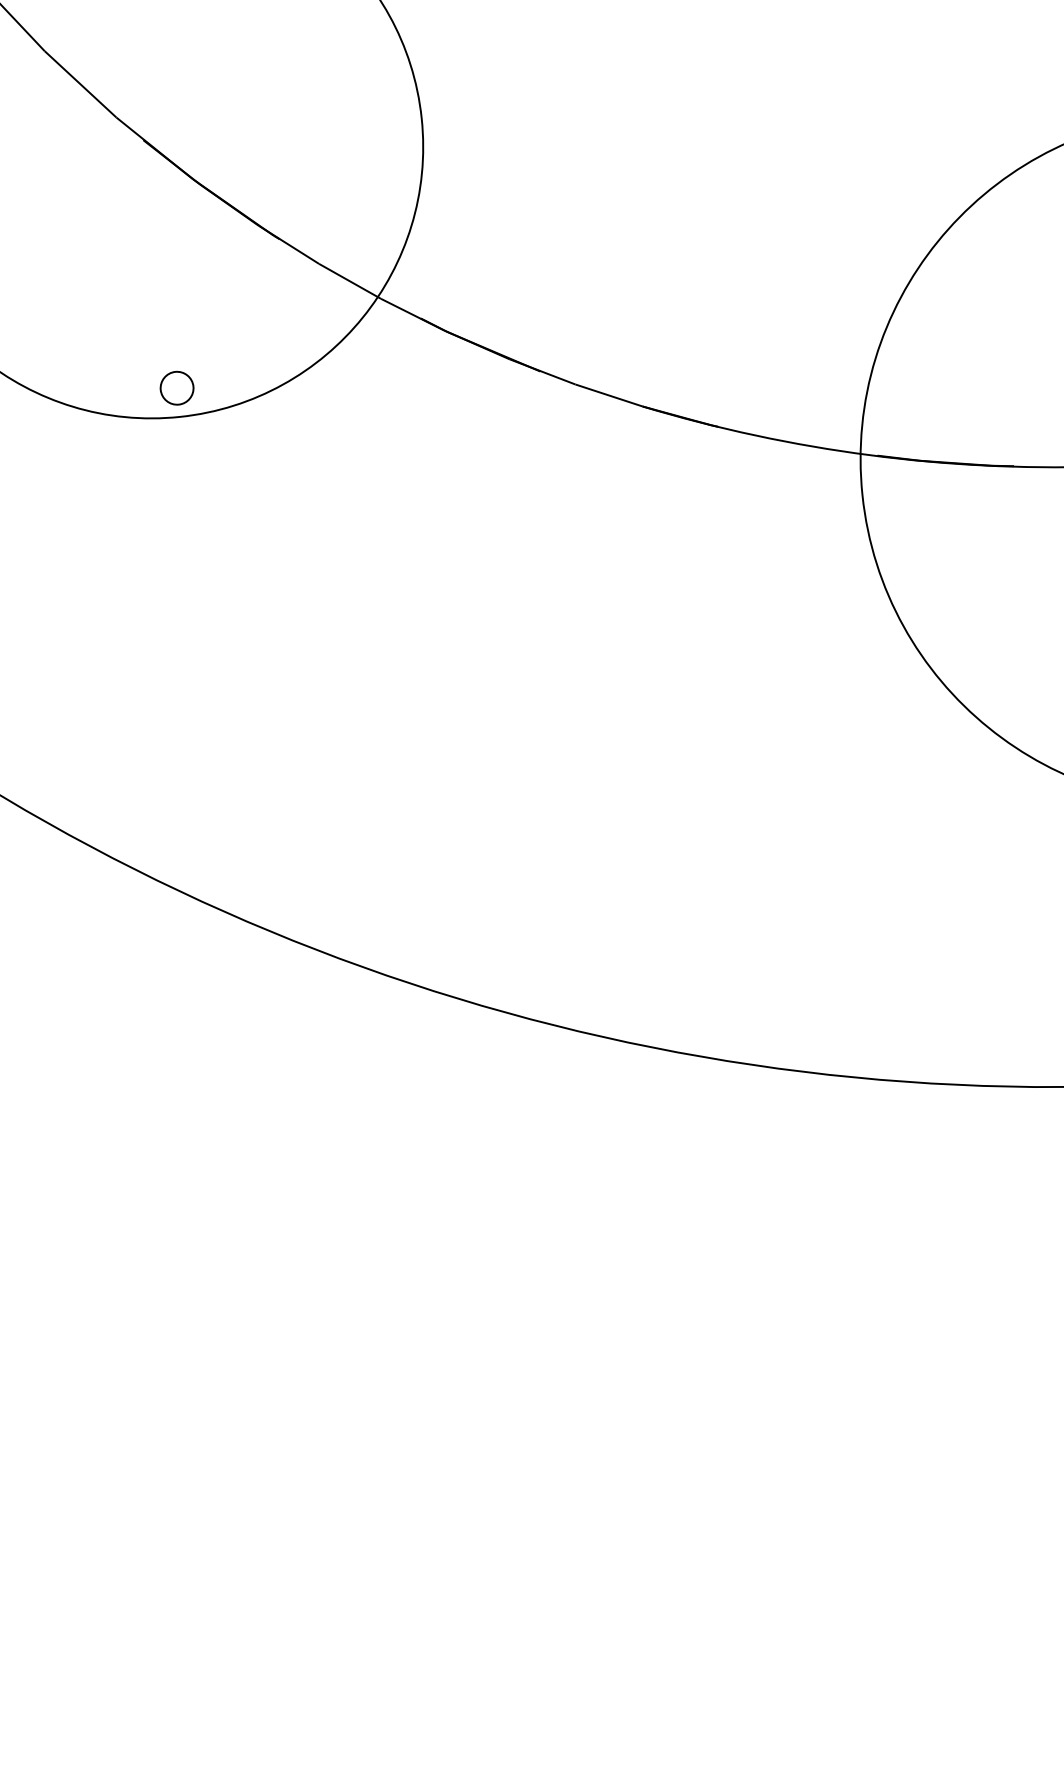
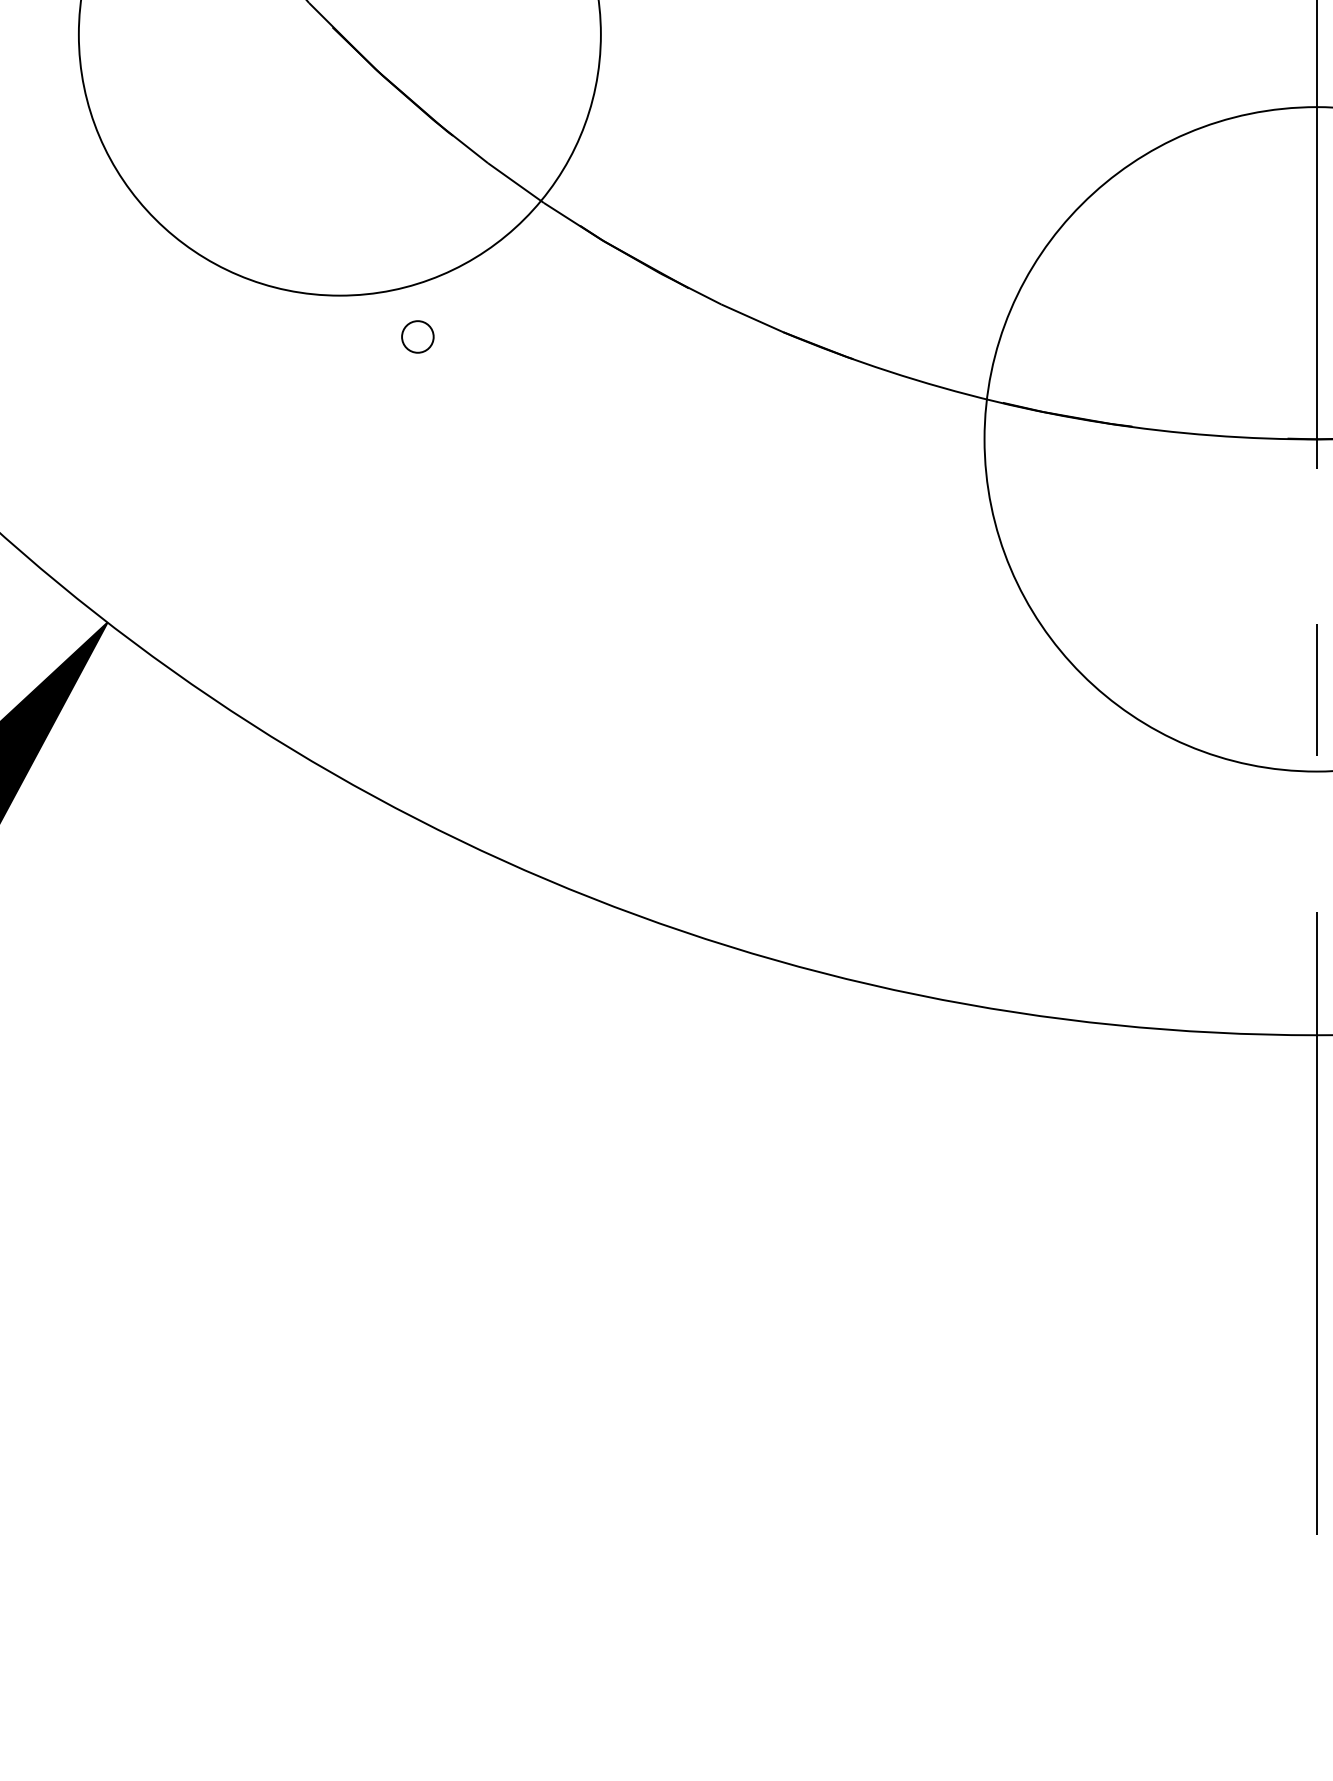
circle: (176, 387) -> (417, 336), moved

